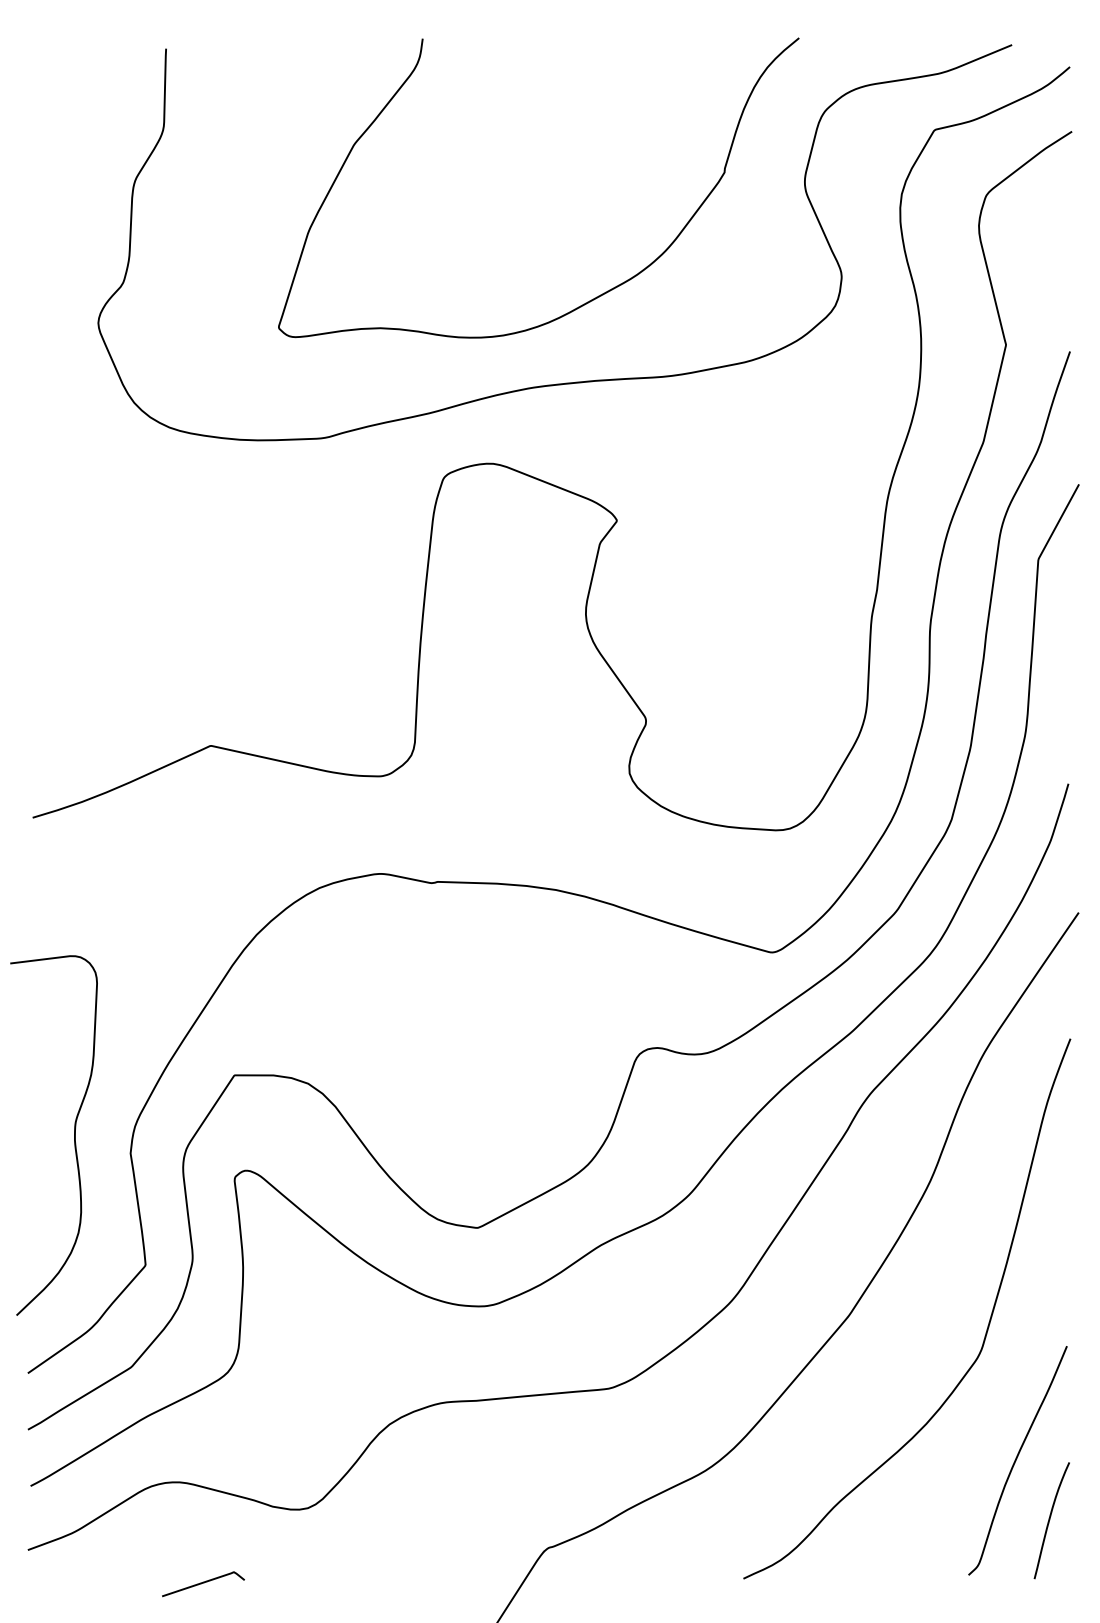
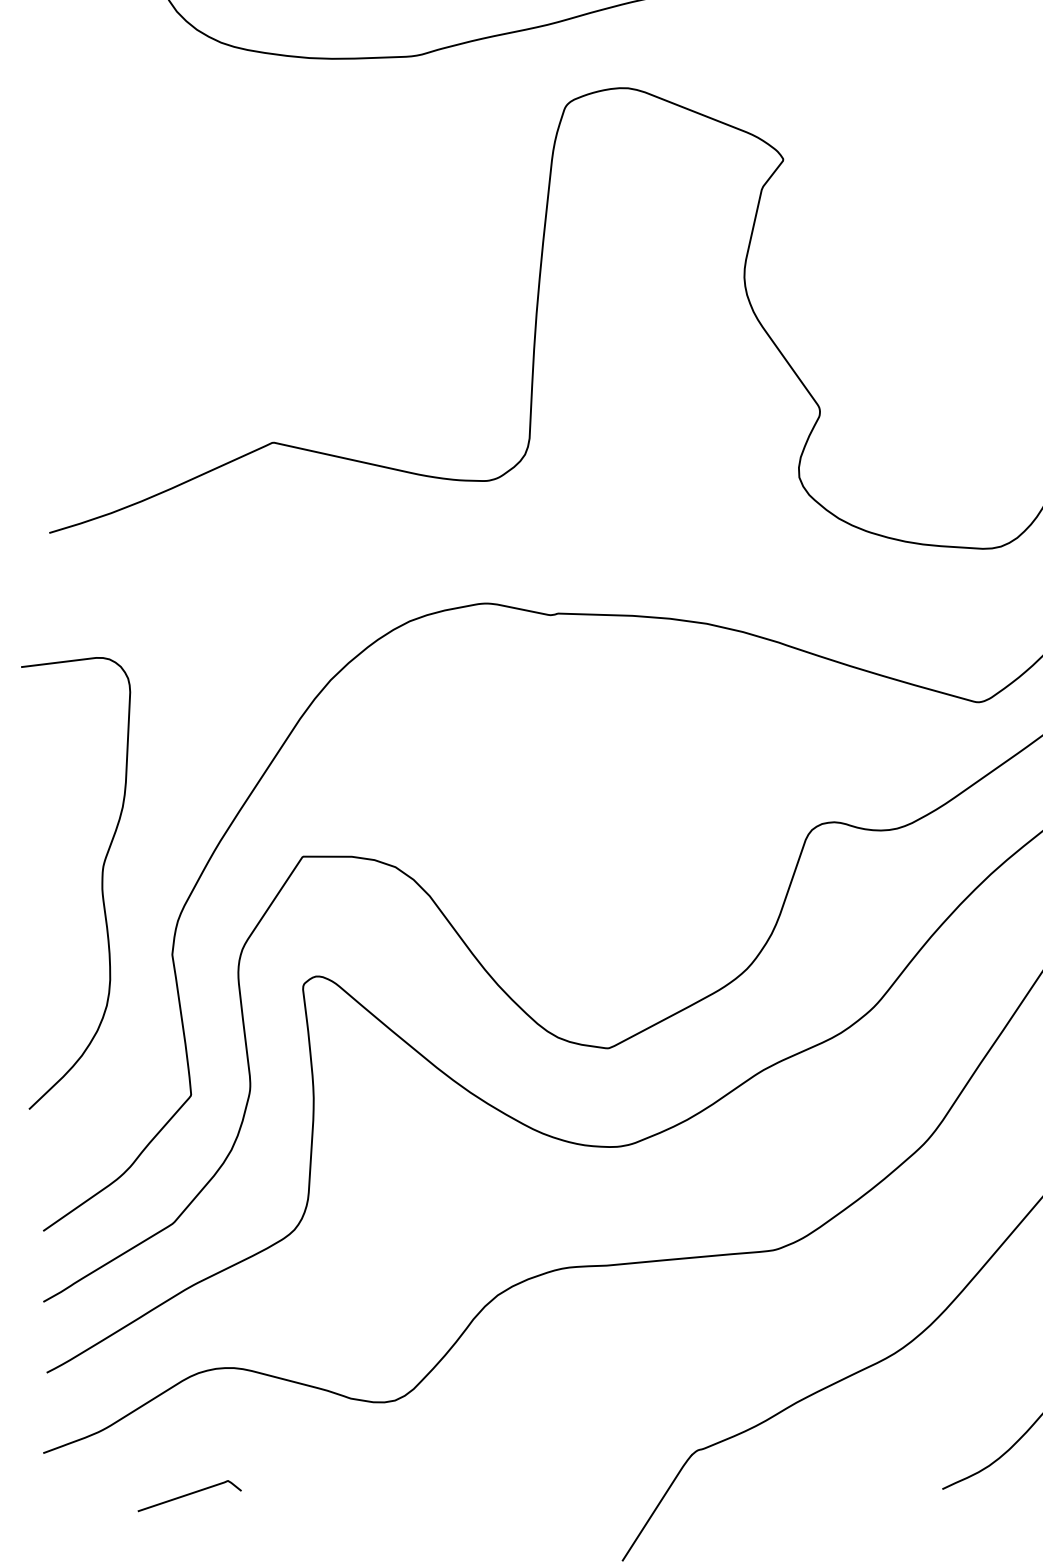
curve: (74, 1135) -> (101, 883), moved
curve: (203, 1583) -> (189, 1495), moved

